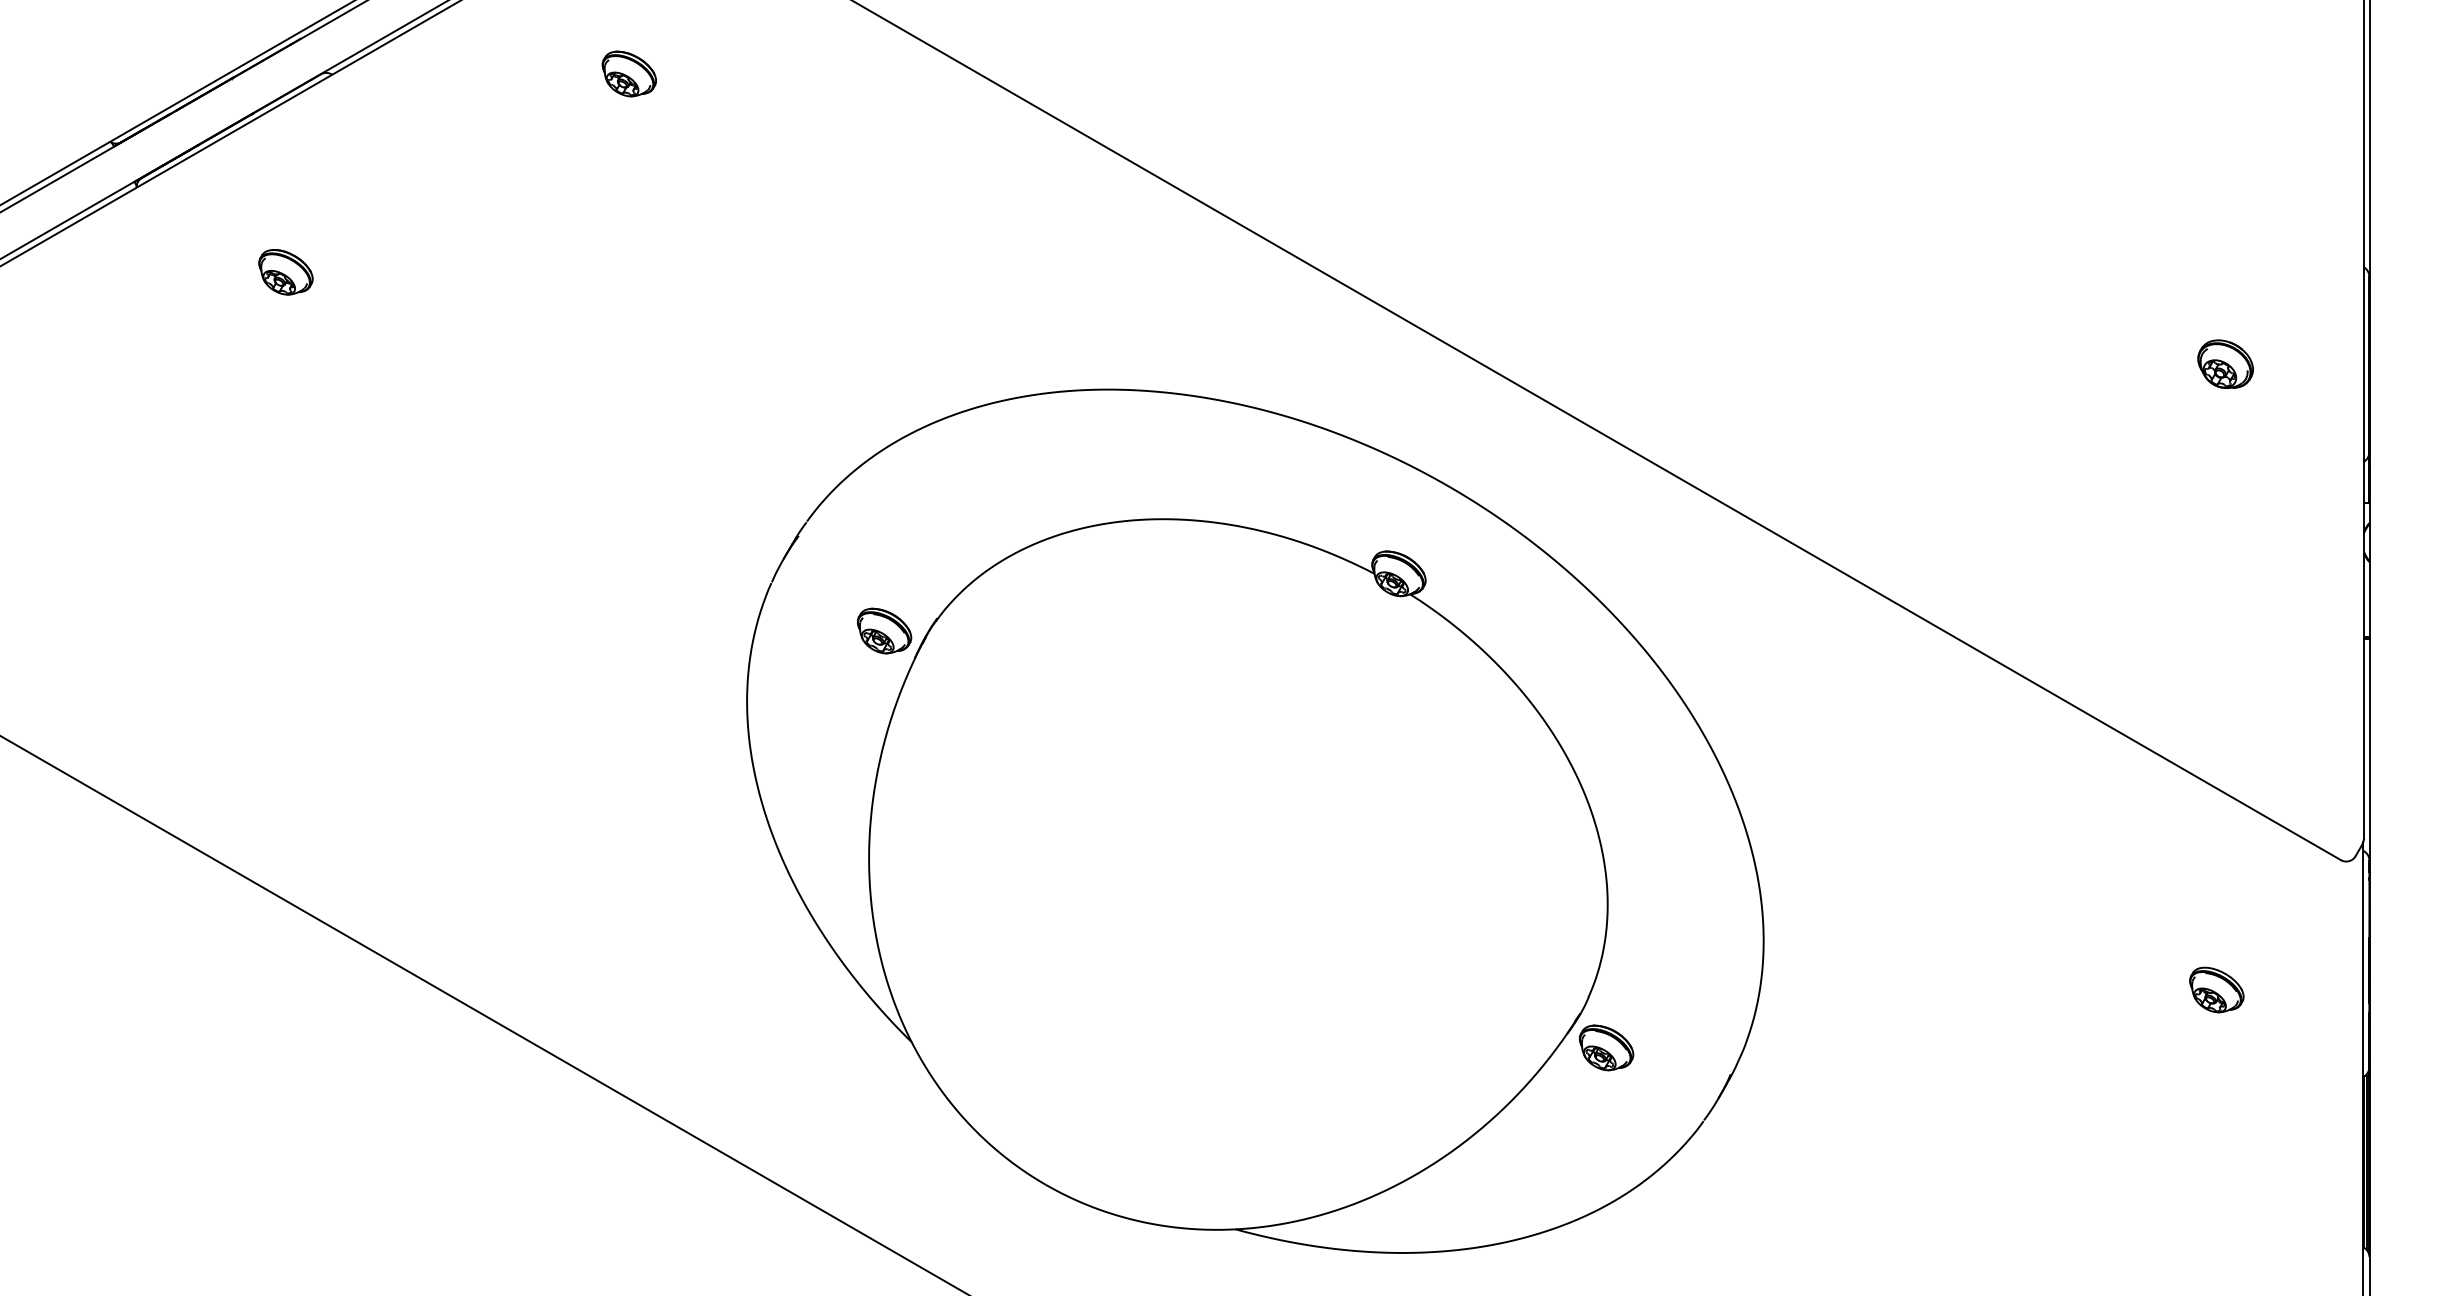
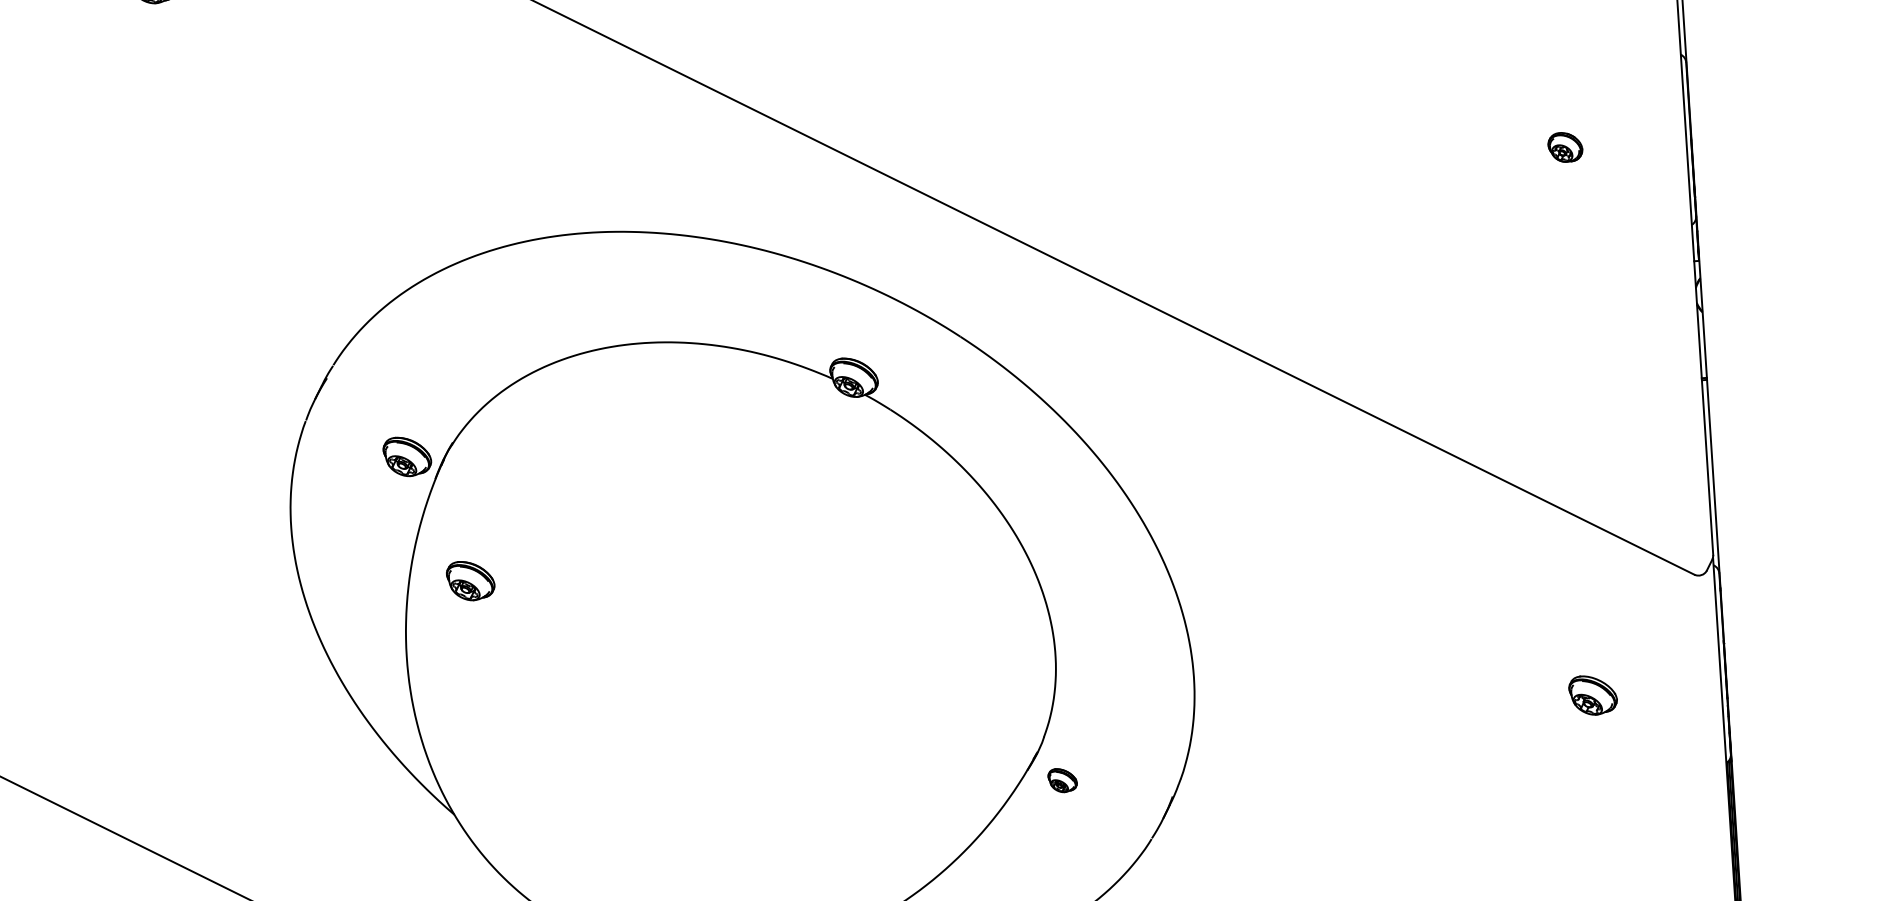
part: (2225, 363) -> (1565, 146), size x0.7
part: (947, 776) -> (470, 580), added
part: (1606, 1047) -> (1062, 780), size x0.6

